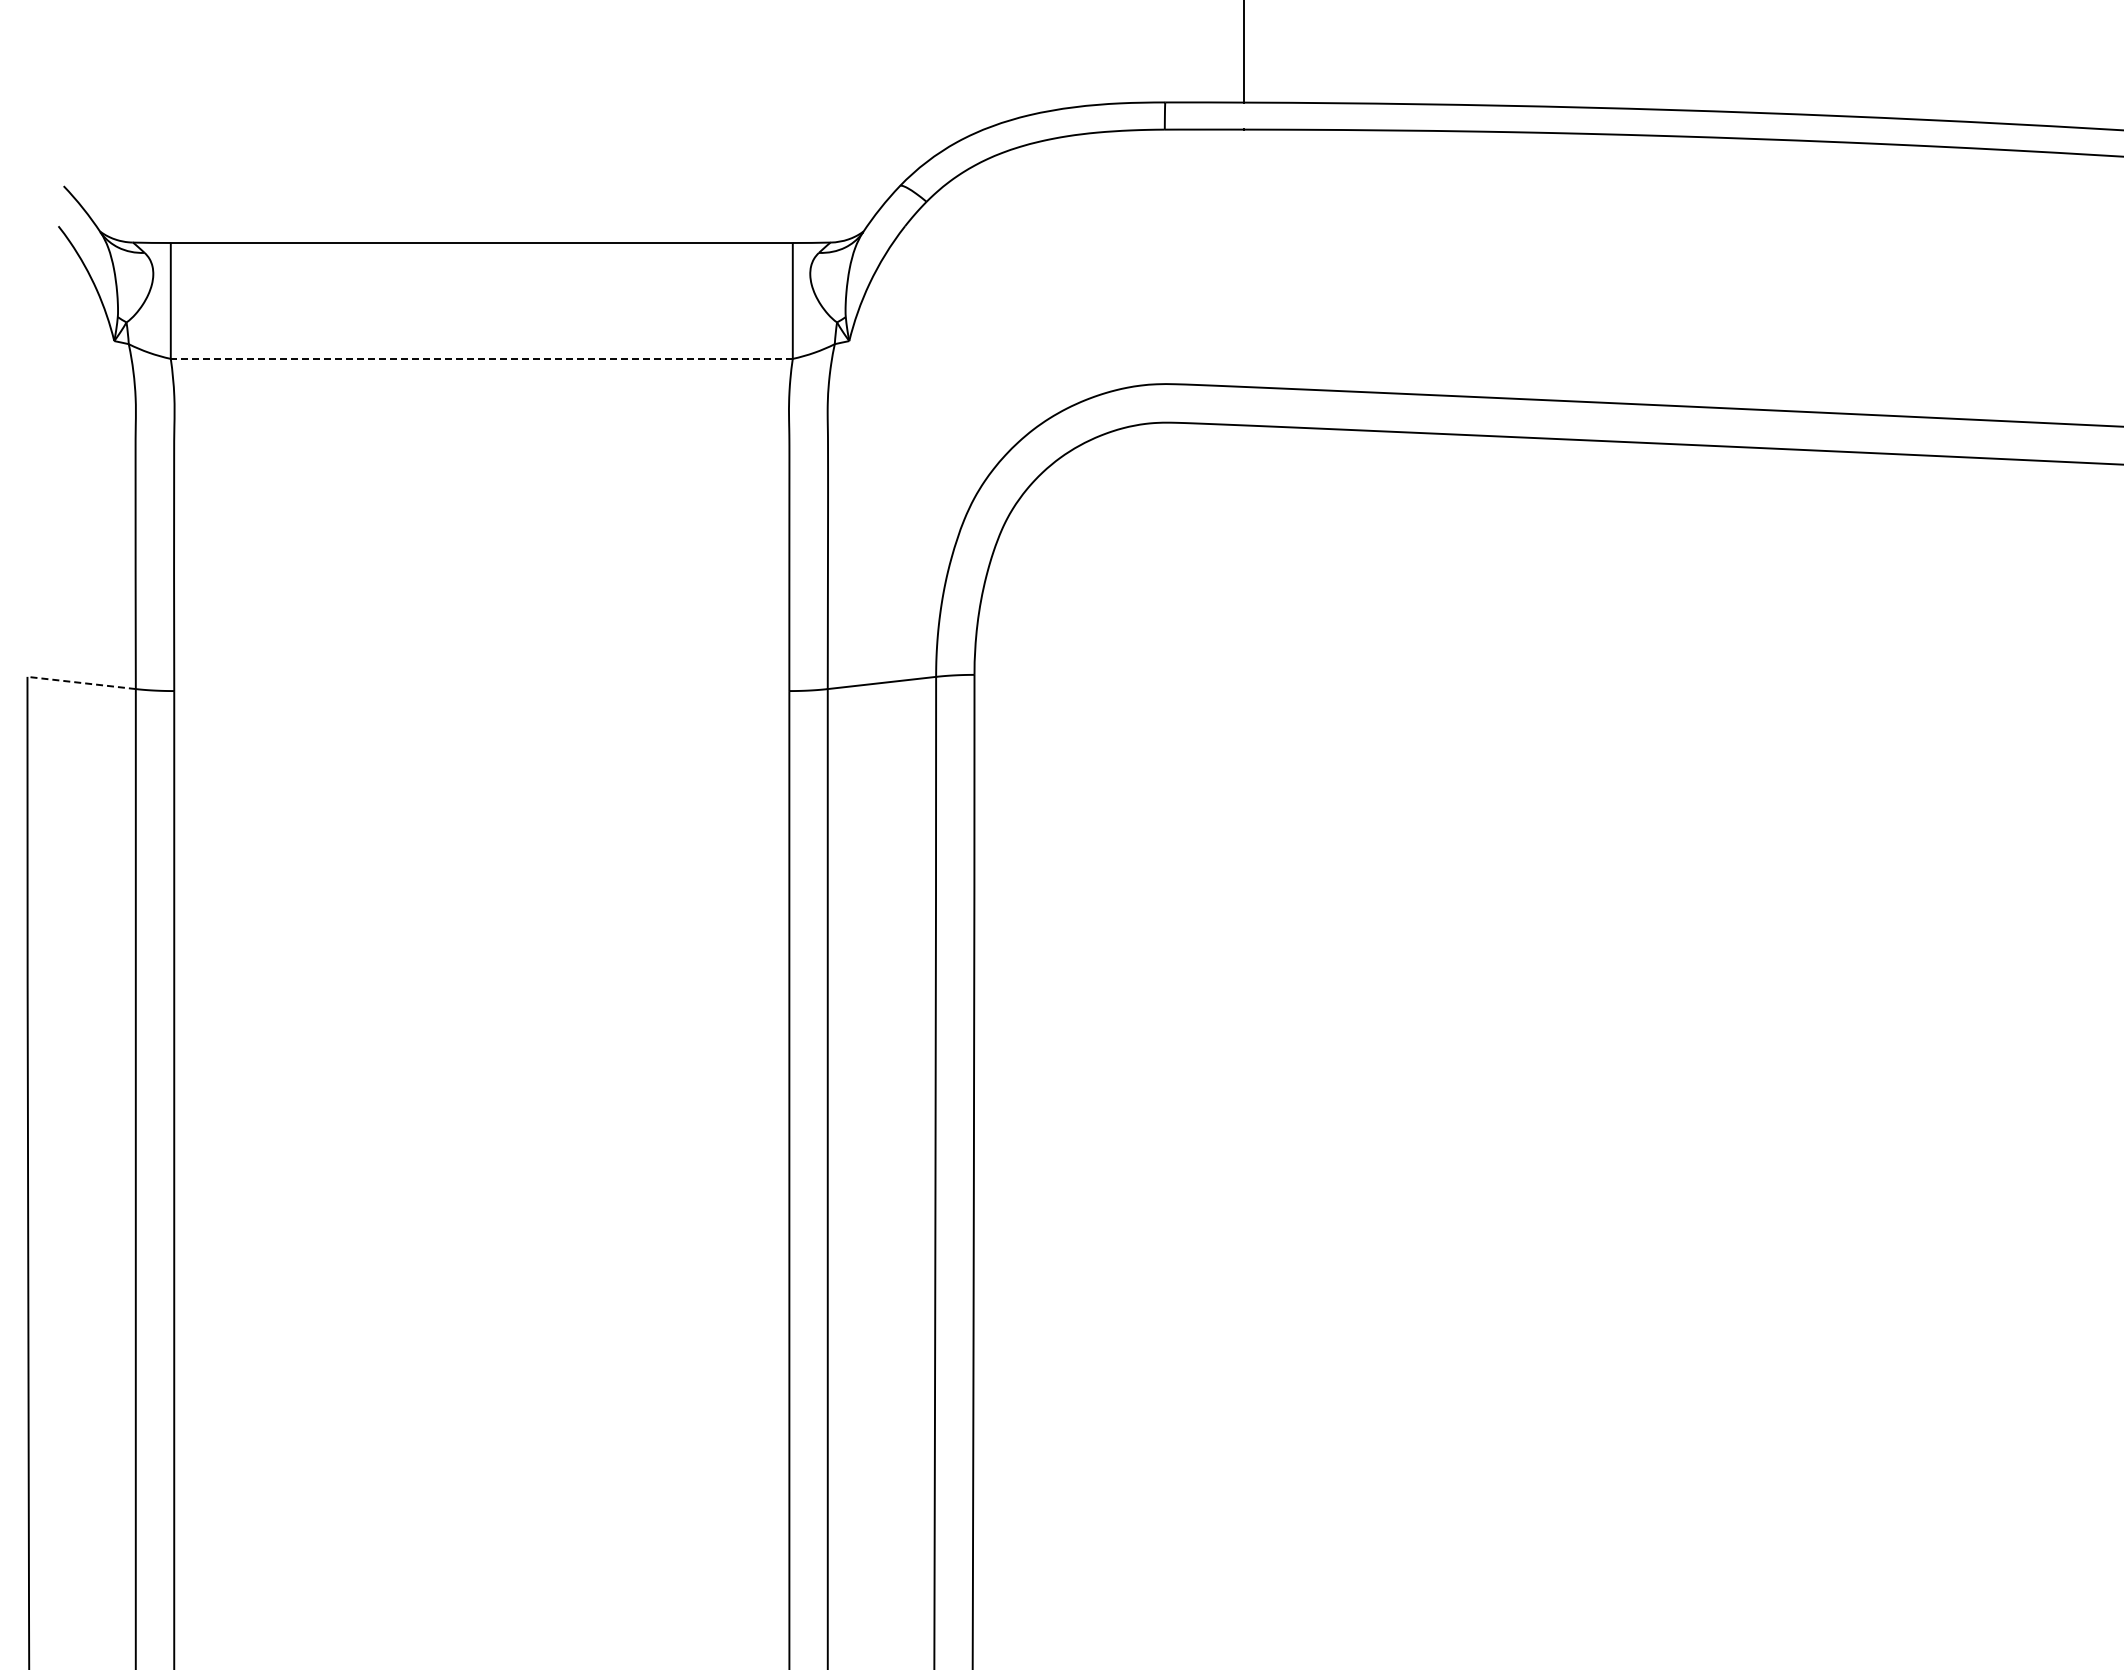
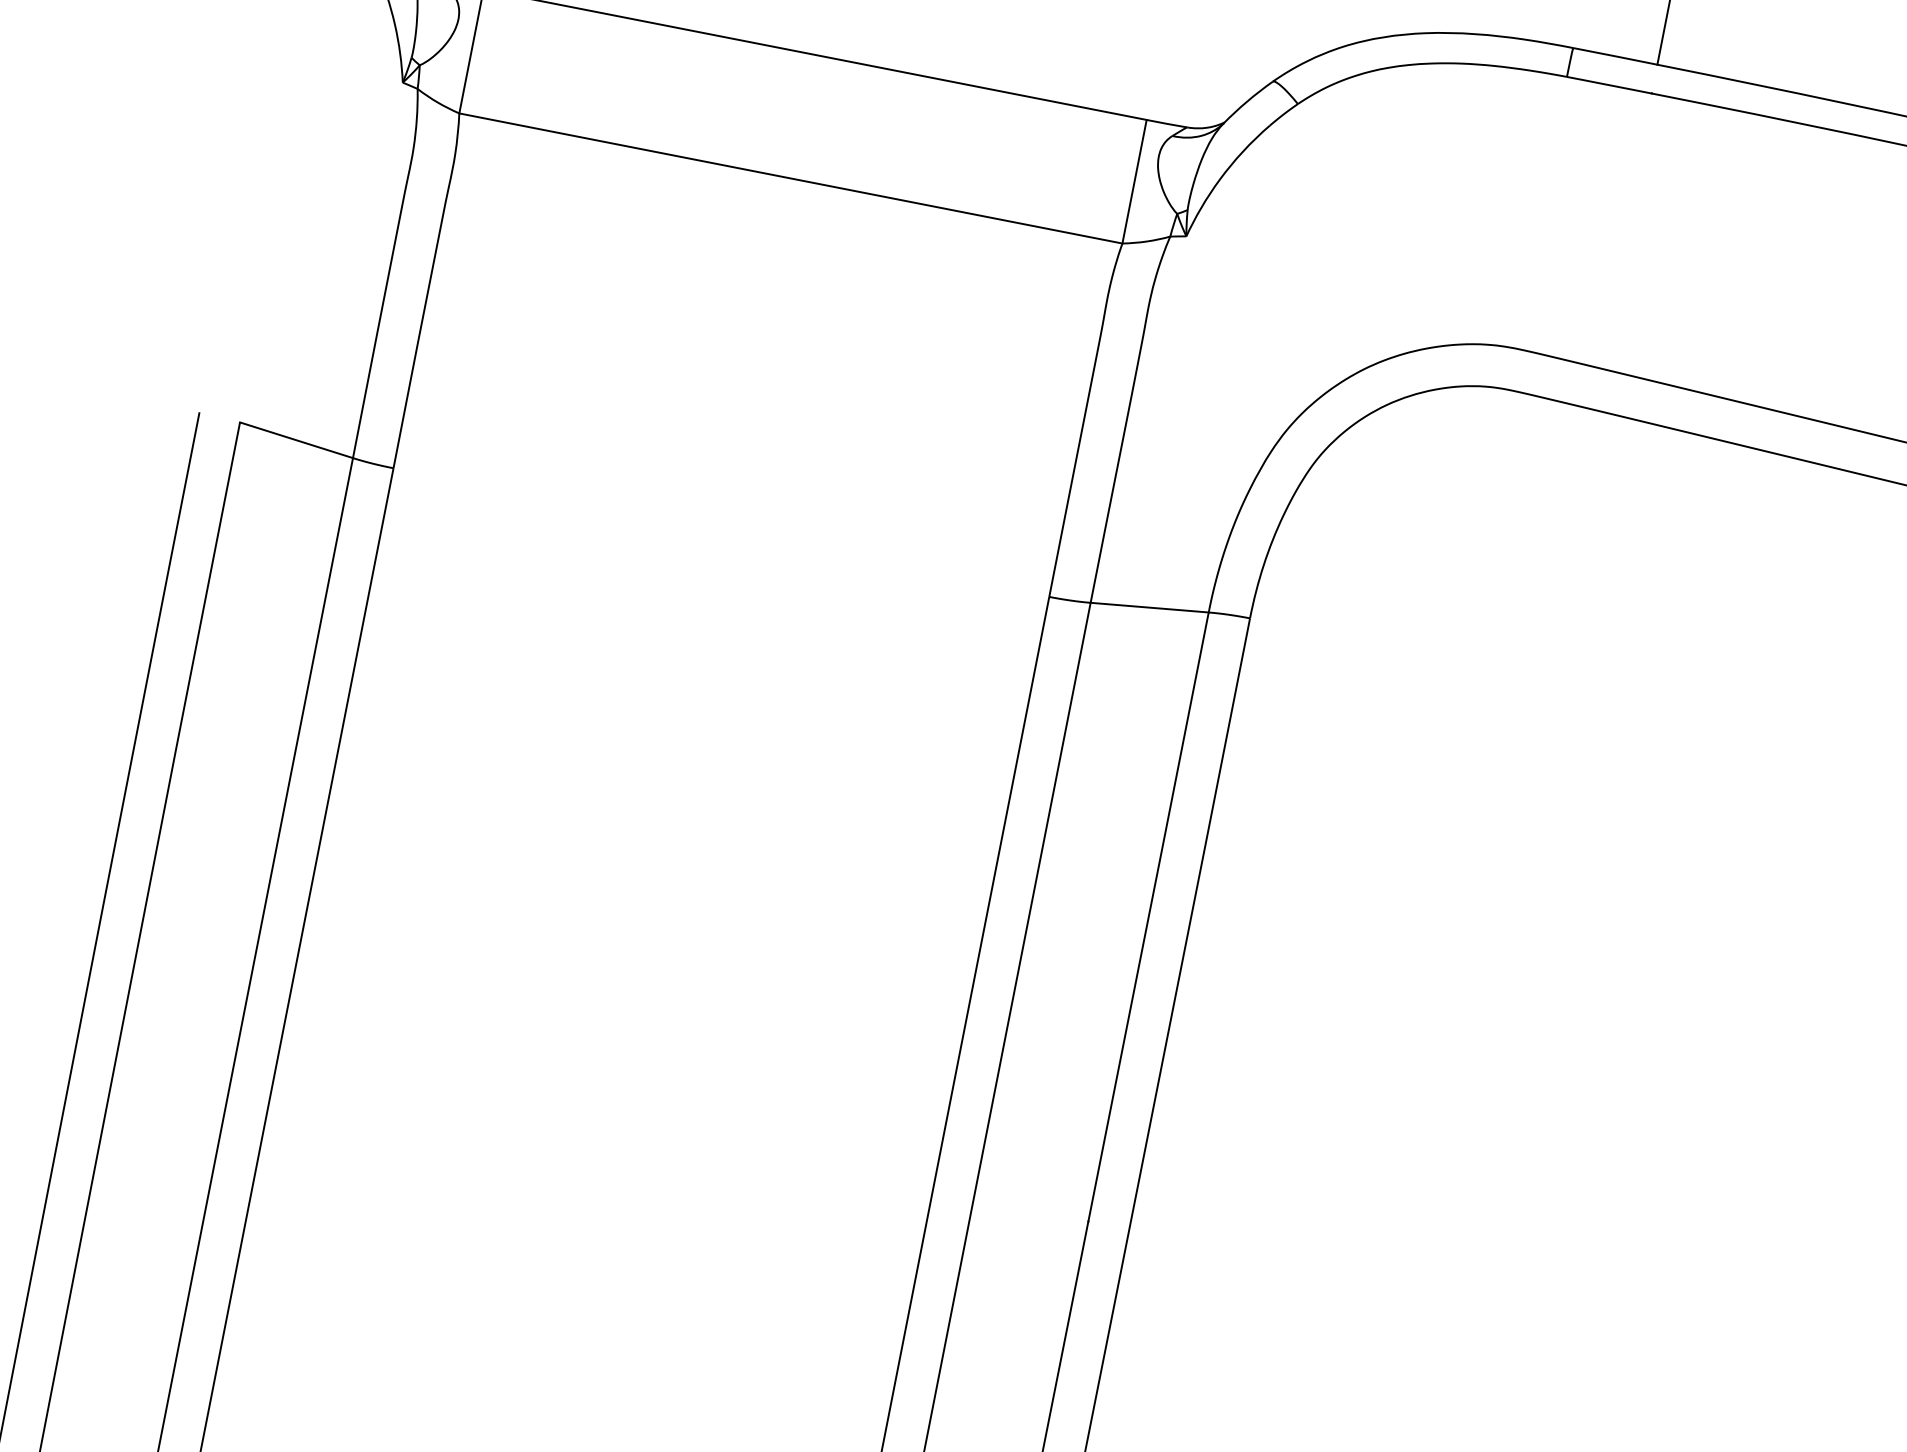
line: (481, 358) -> (790, 177), dashed -> solid
line: (81, 682) -> (296, 439), dashed -> solid

